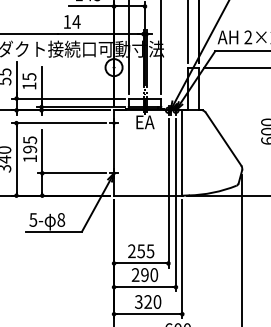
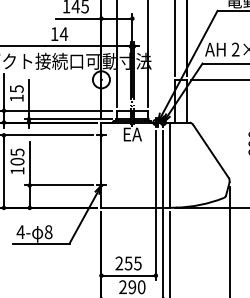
text: (30, 149) -> (17, 161), 195 -> 105
text: (33, 219) -> (20, 231), 5- -> 4-

